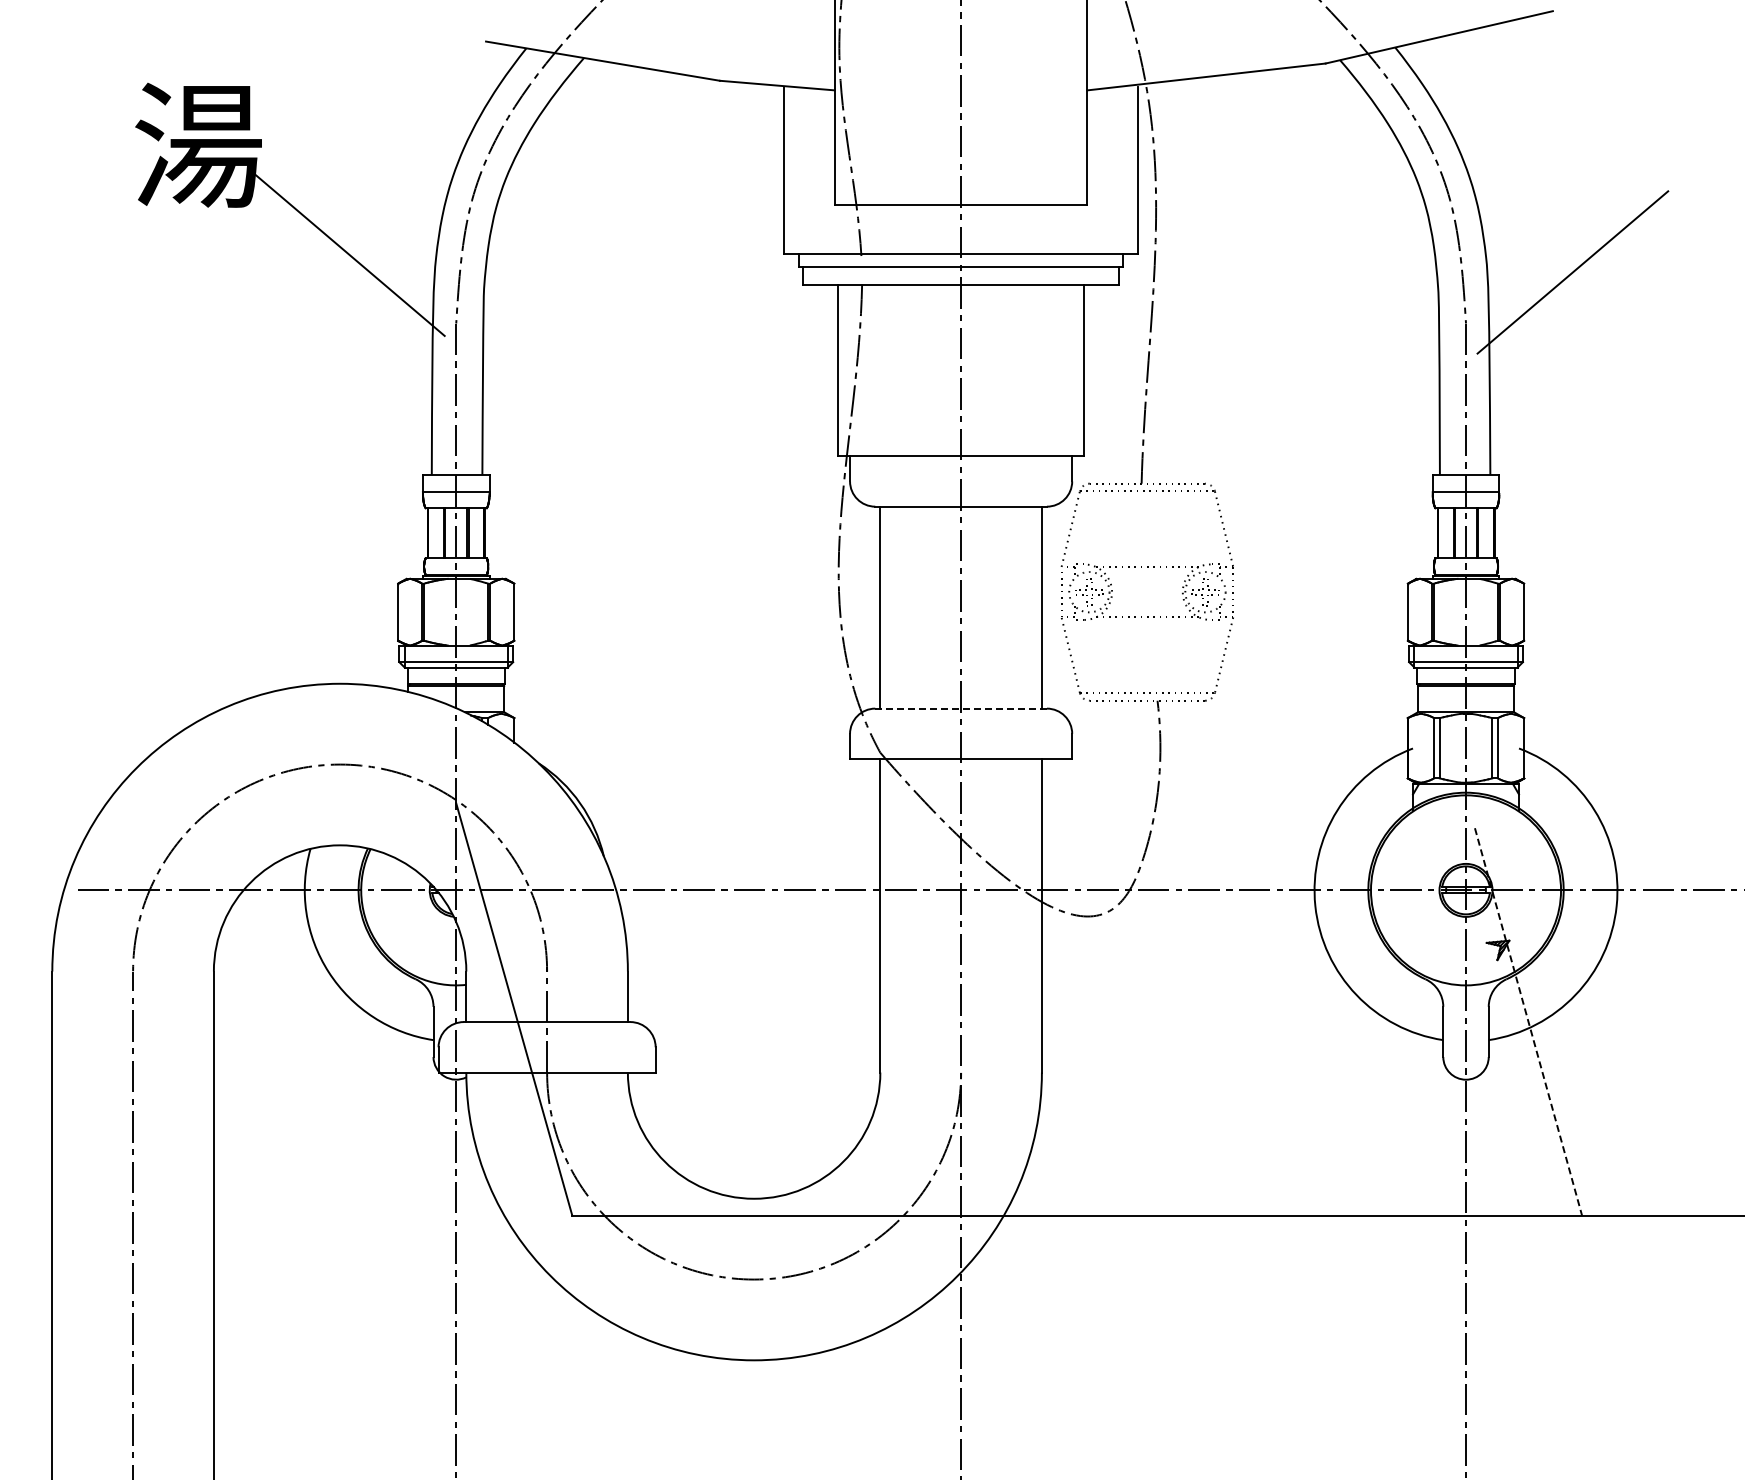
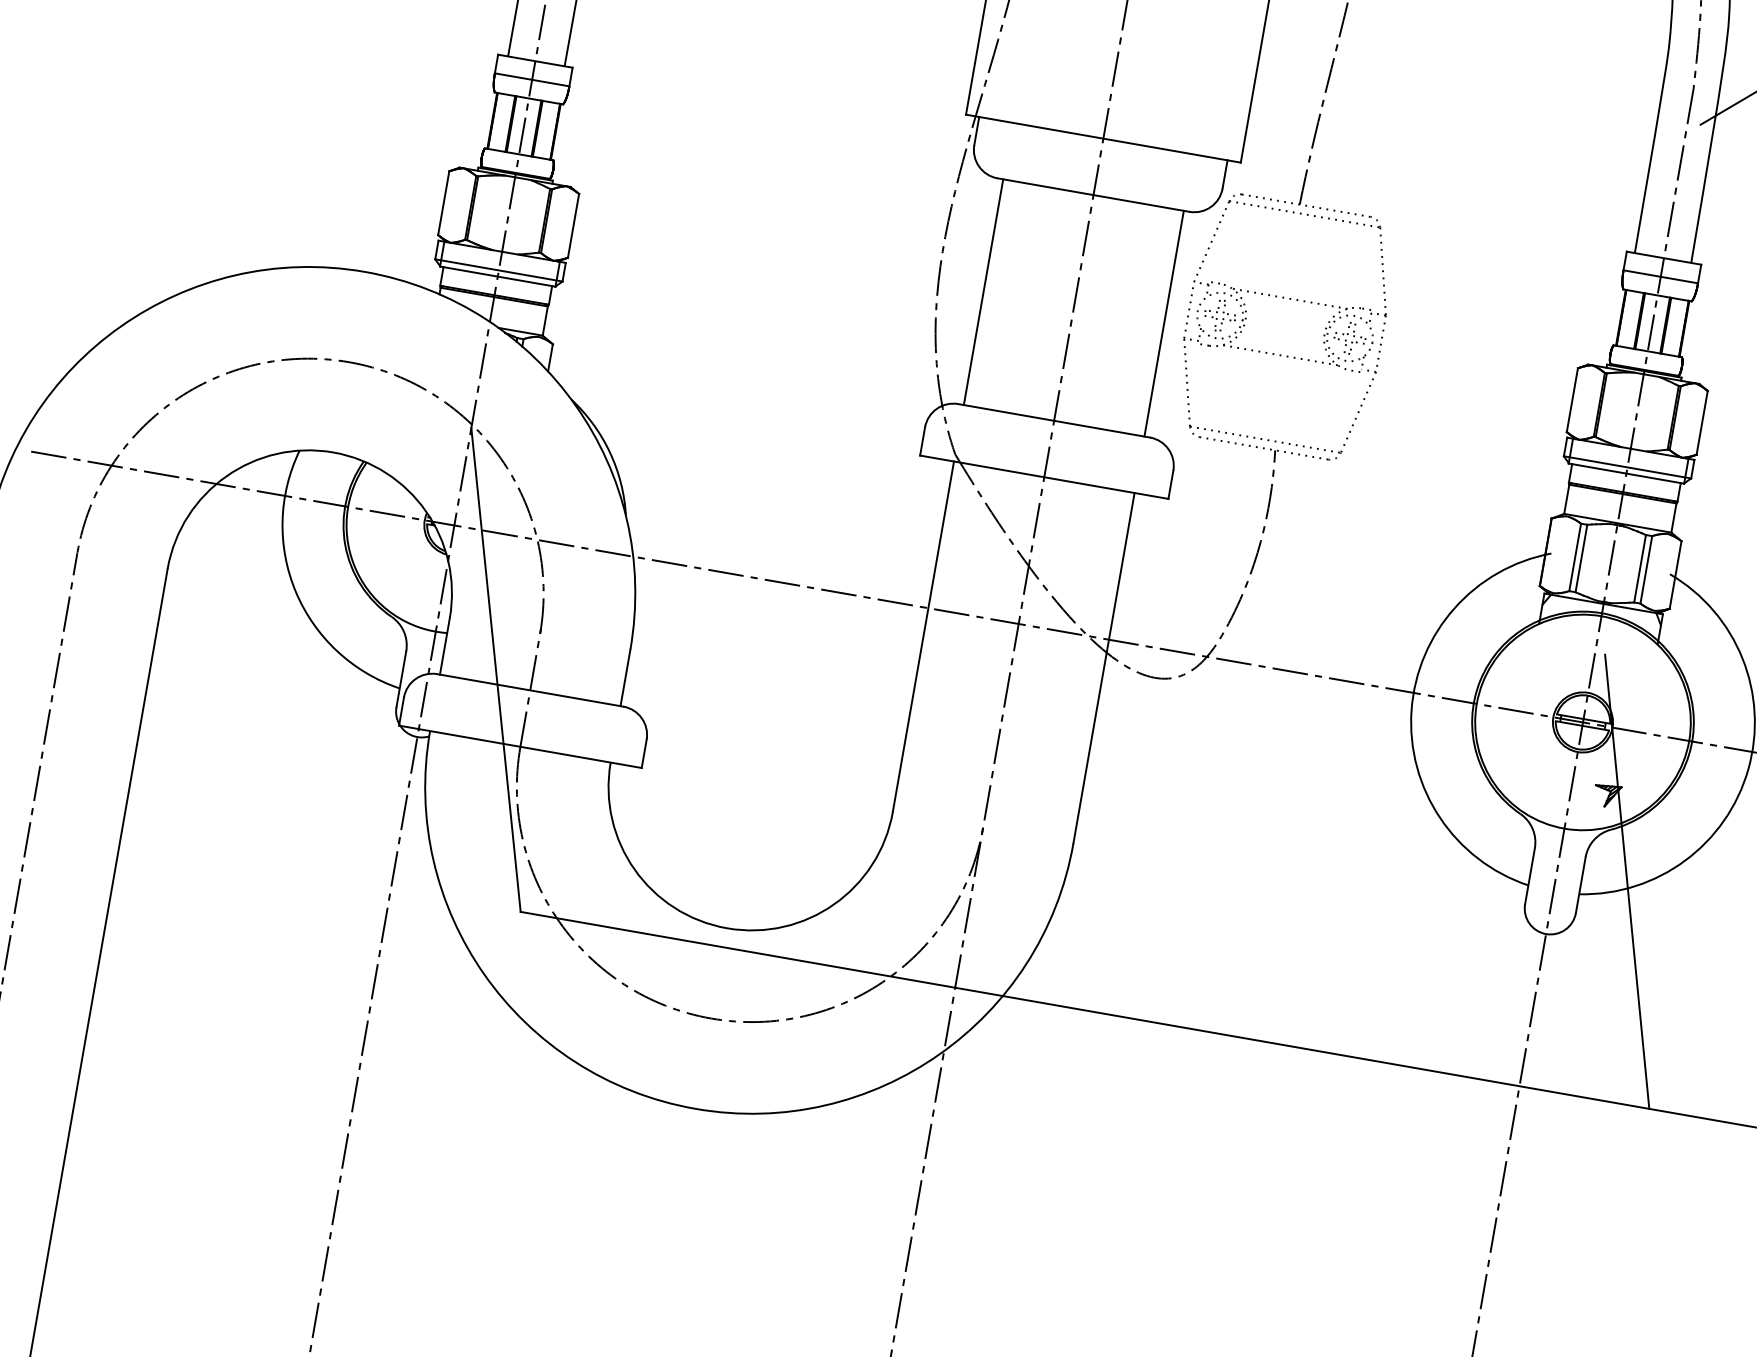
line: (961, 708) -> (1054, 420), dashed -> solid
line: (1528, 1022) -> (1627, 882), dashed -> solid

